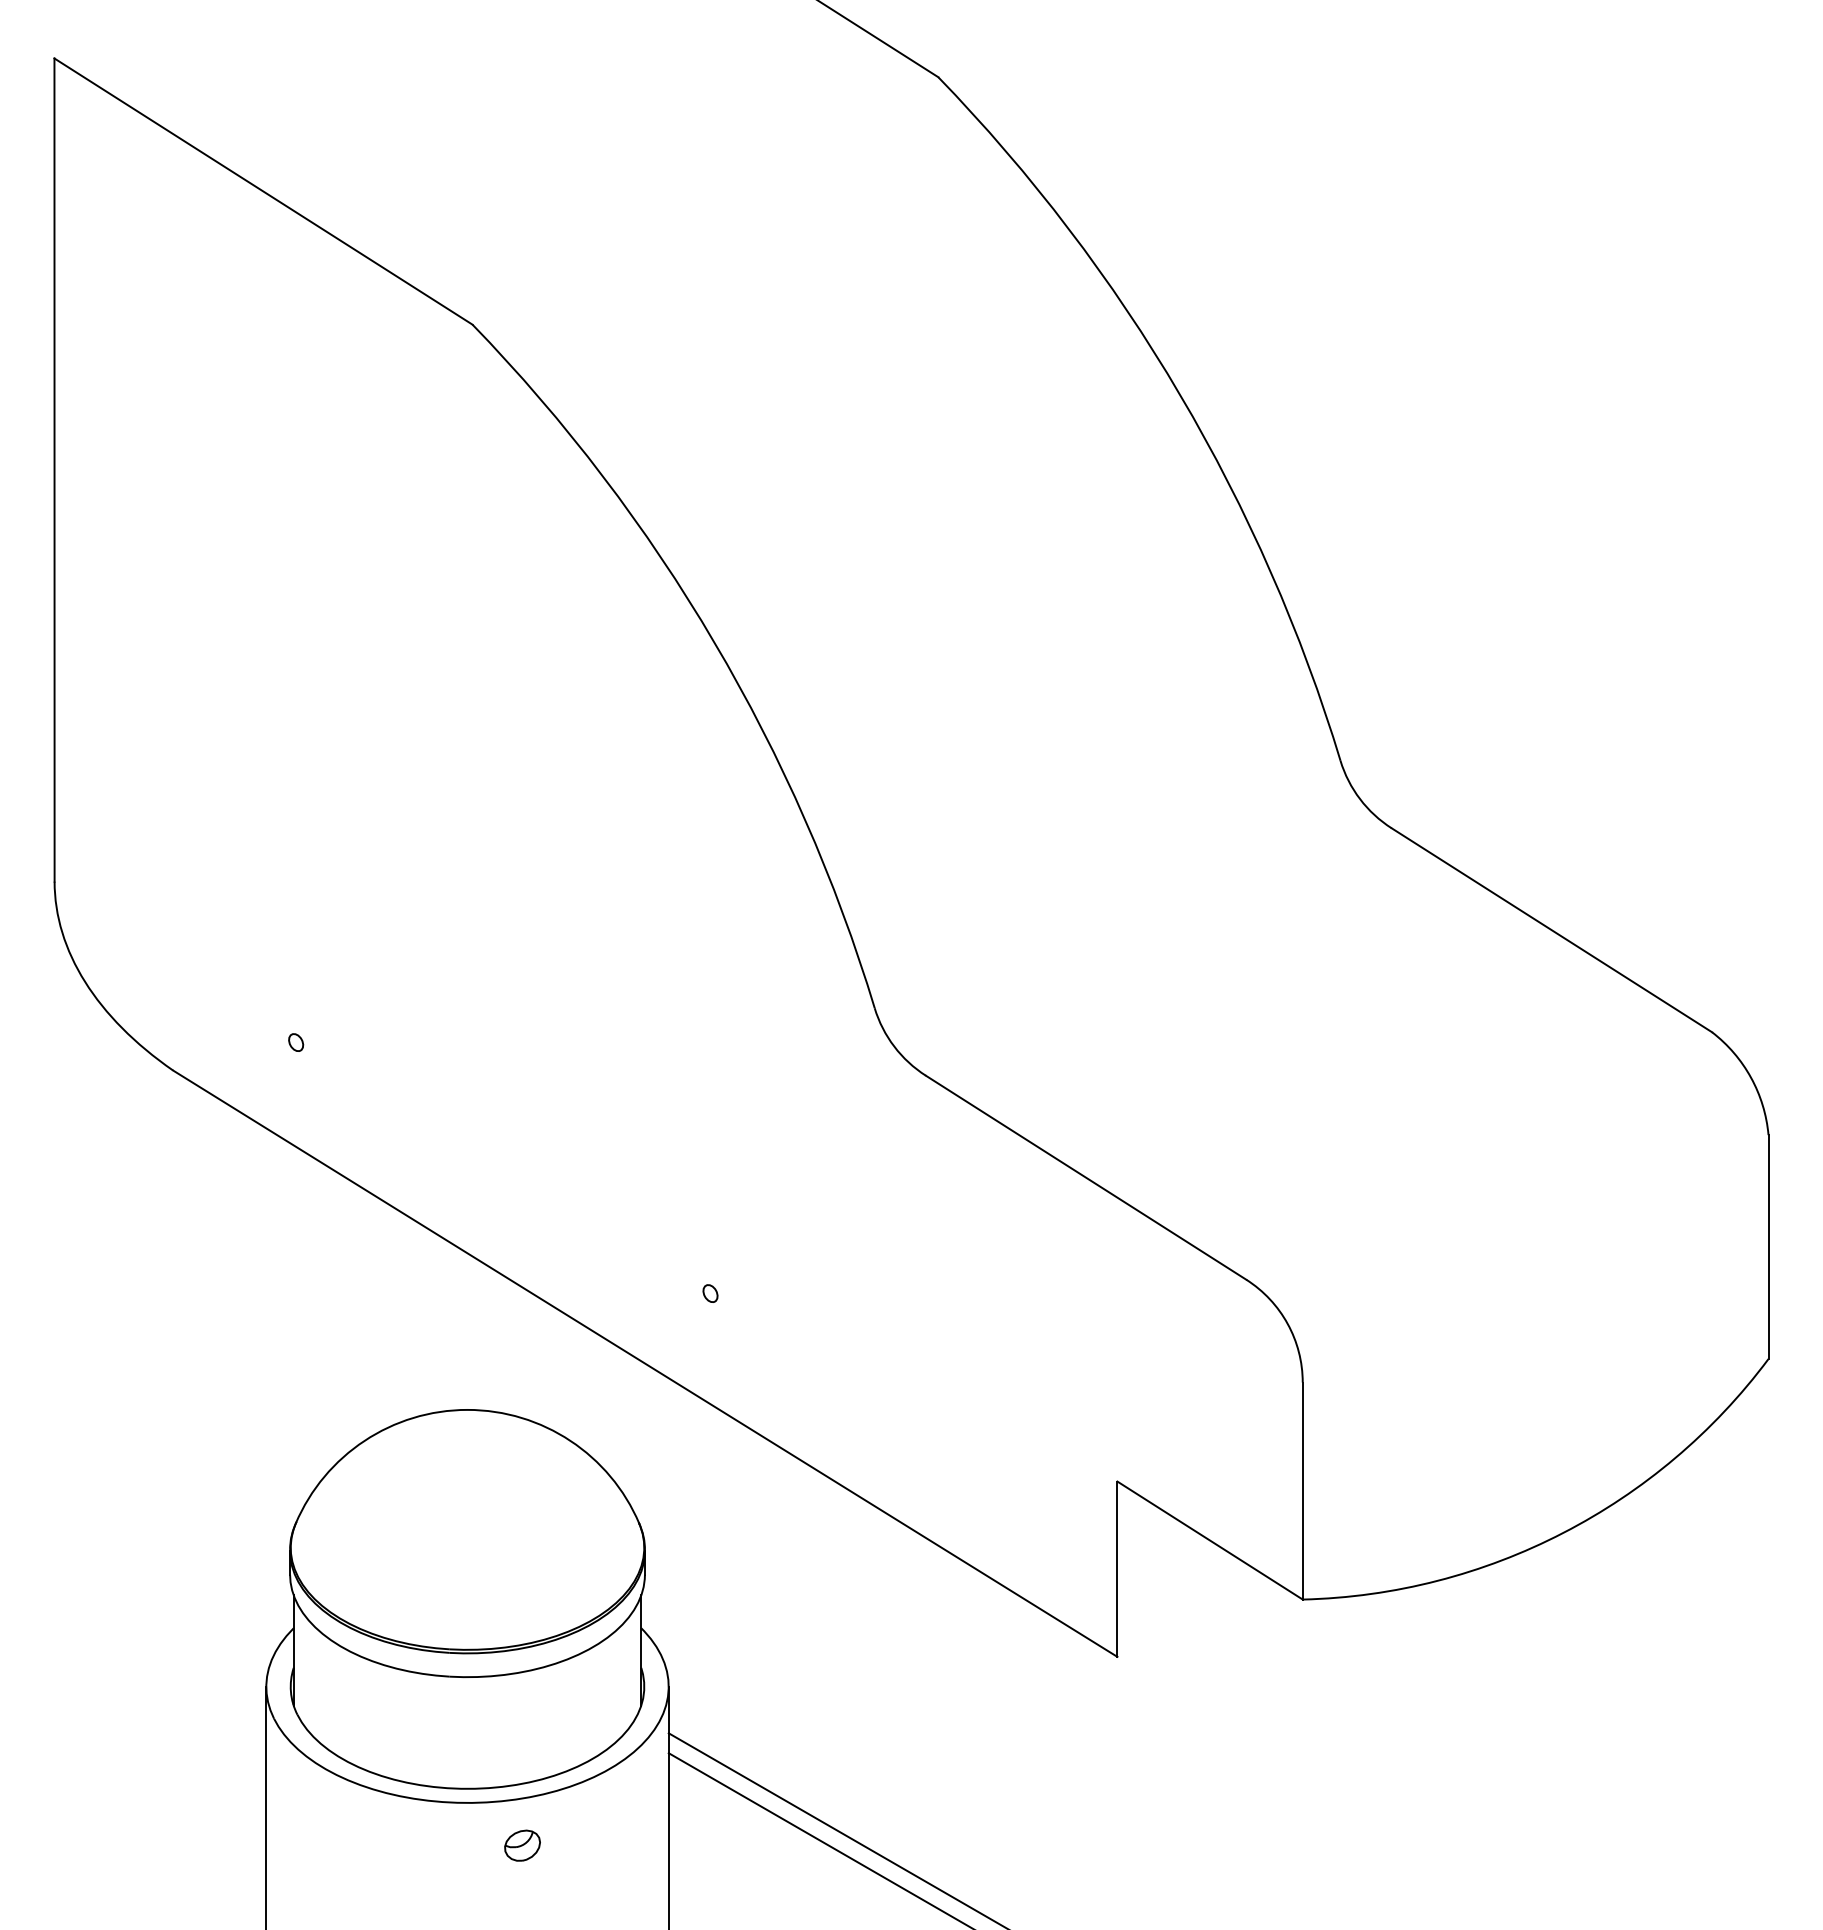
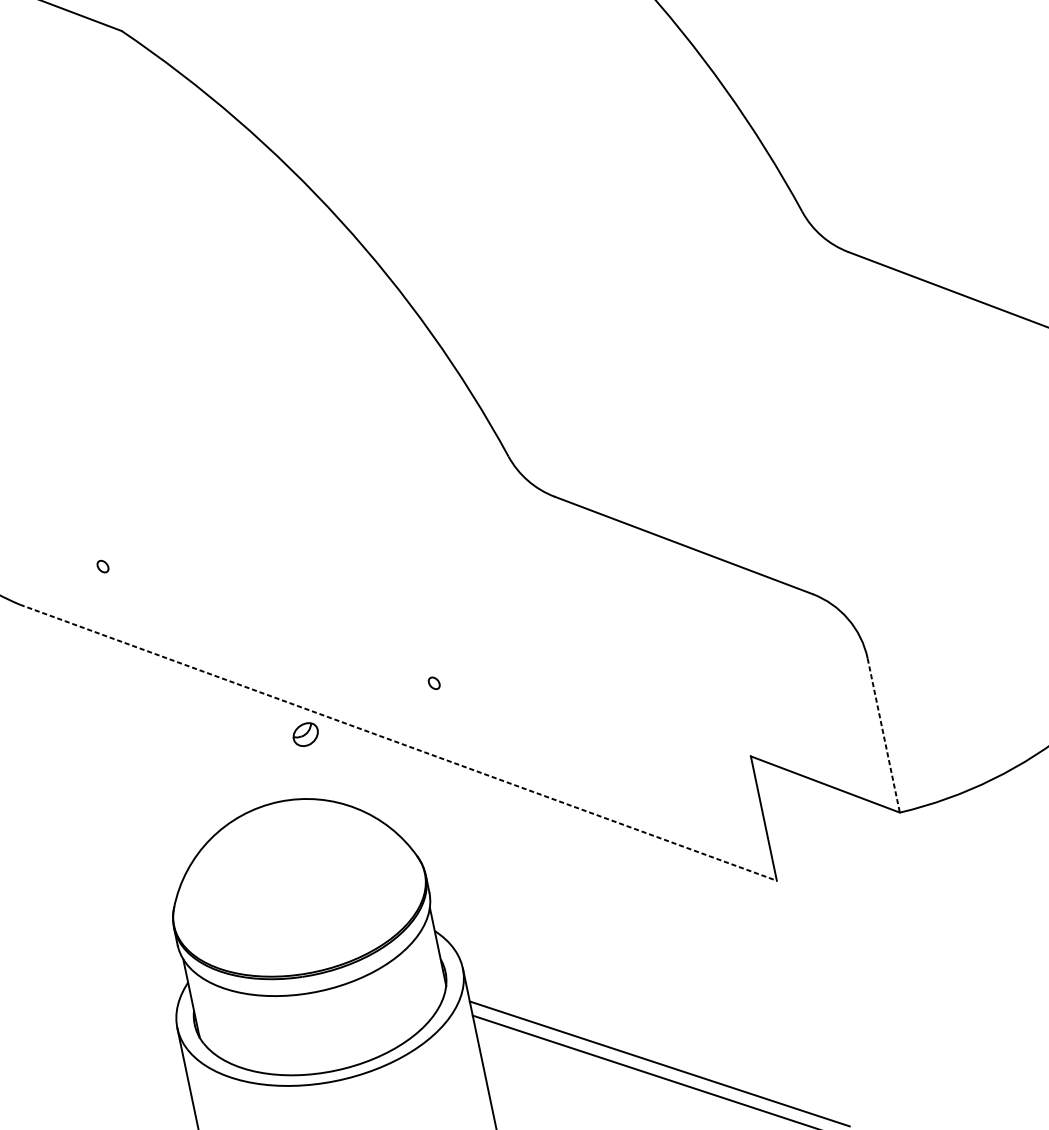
line: (645, 1363) -> (398, 742), solid -> dashed
line: (1302, 1491) -> (883, 735), solid -> dashed
part: (522, 1845) -> (305, 734), moved

